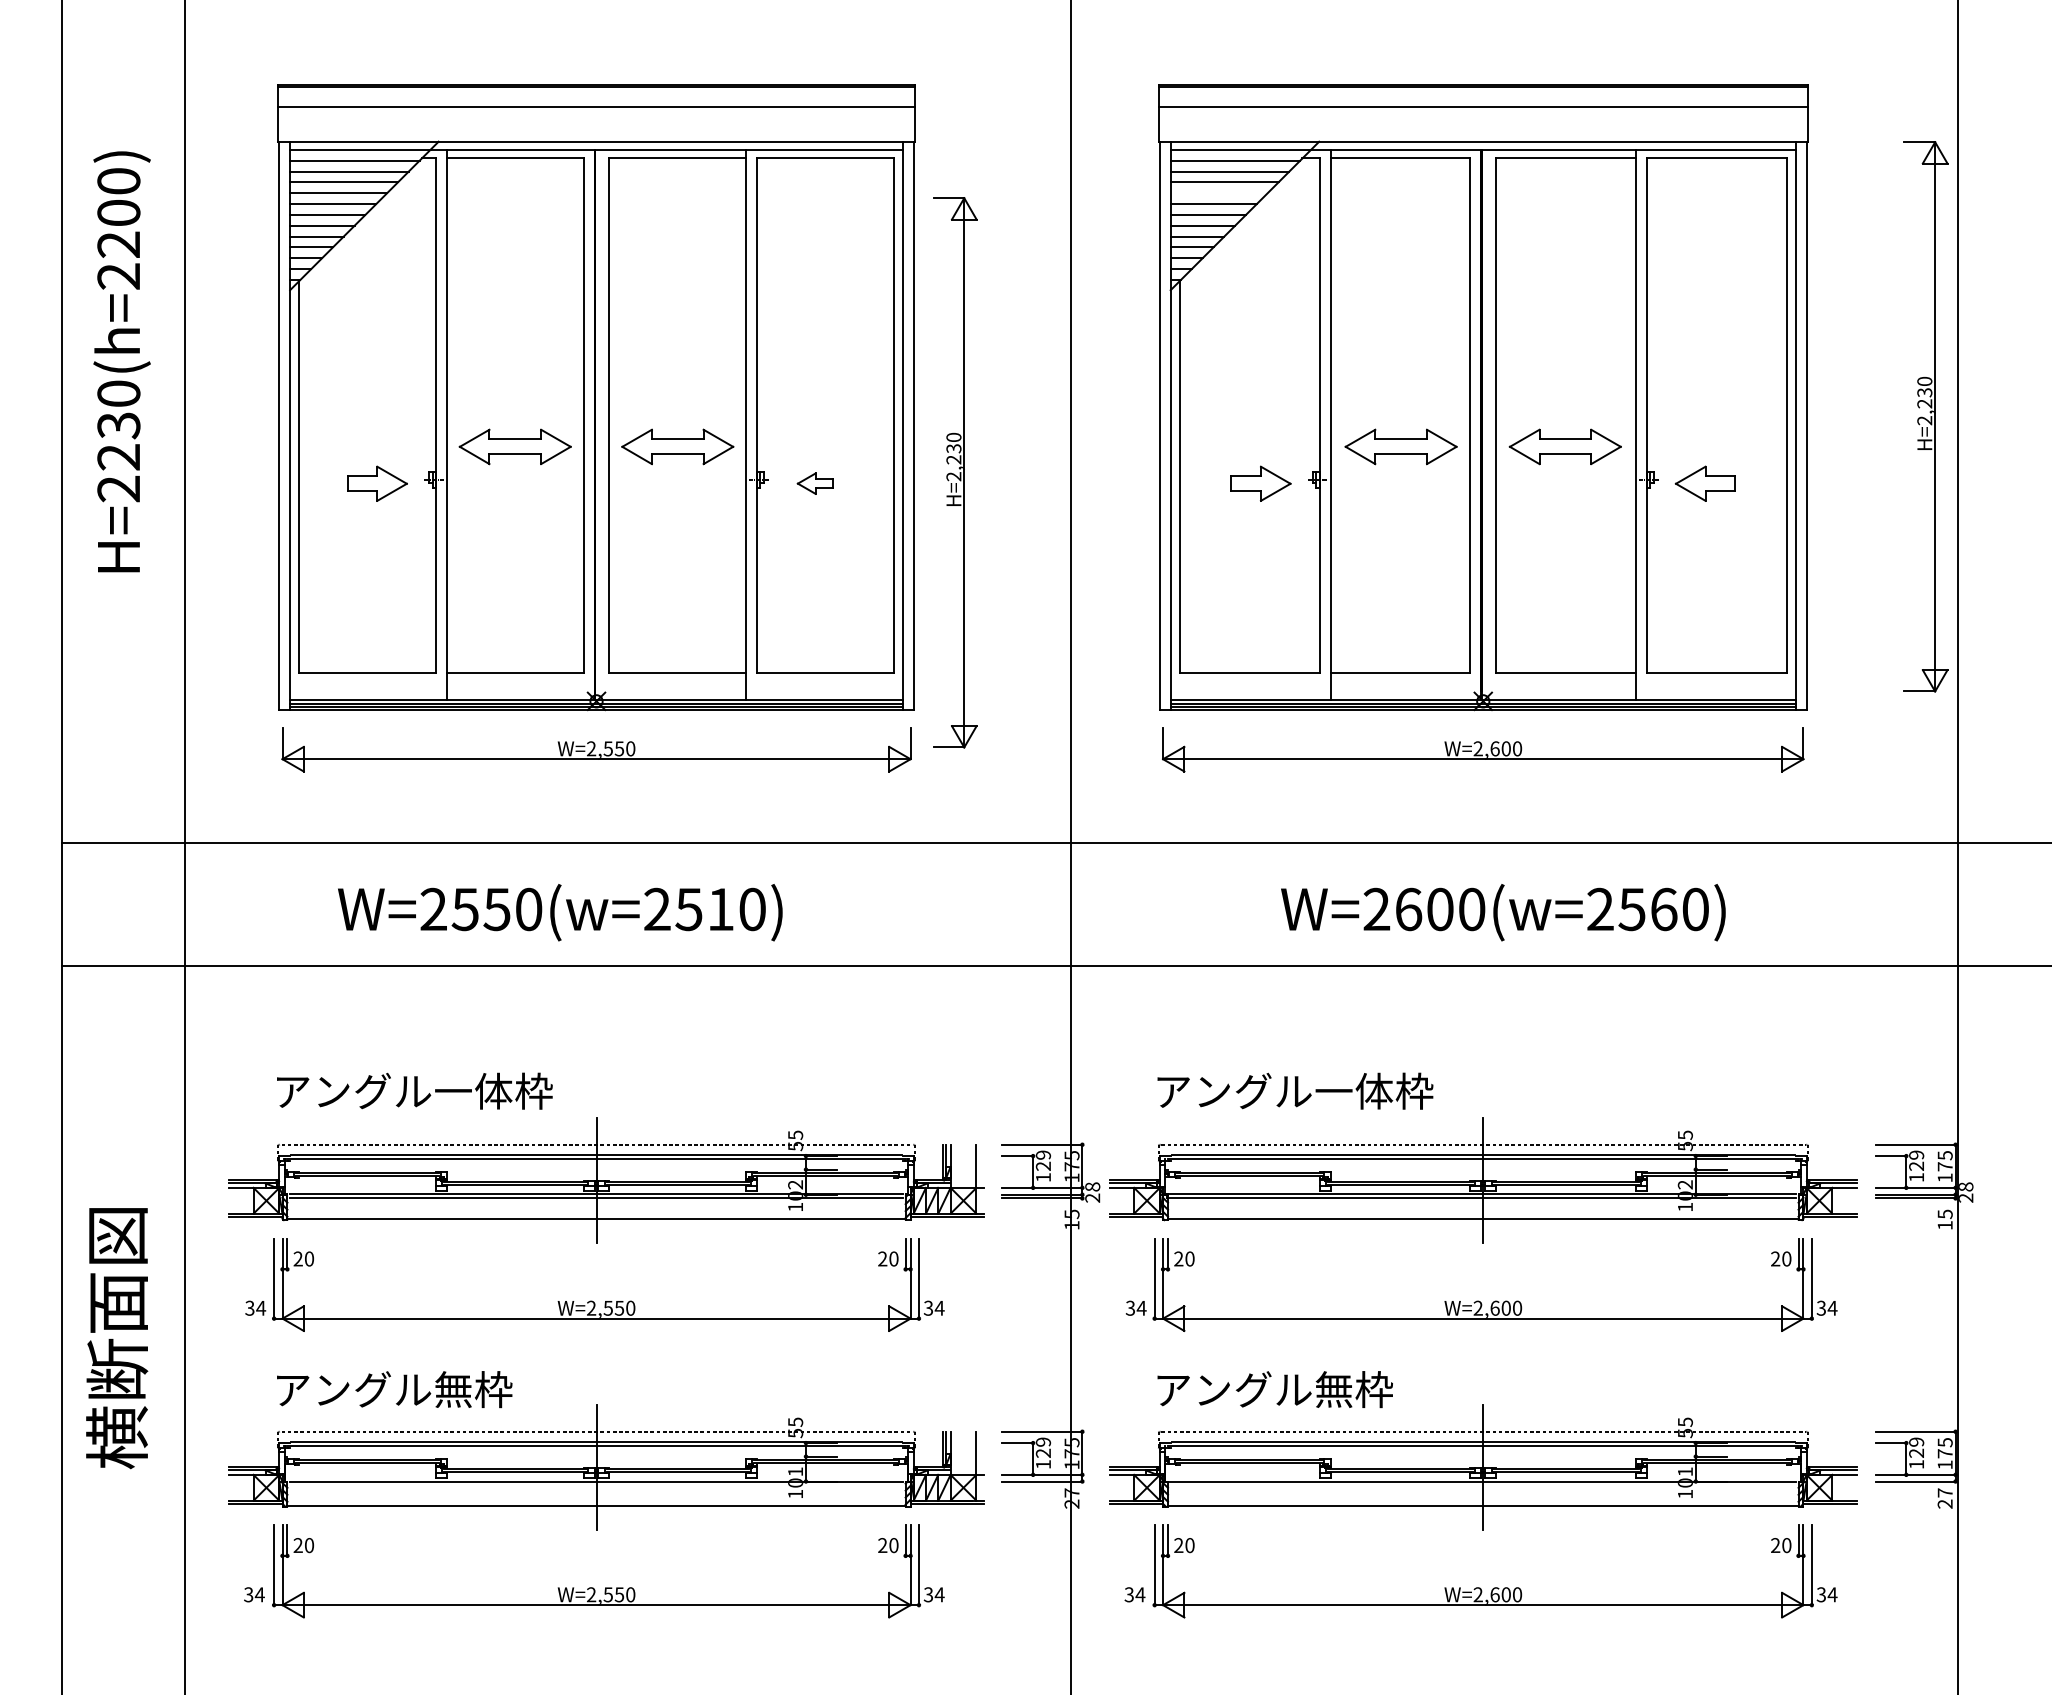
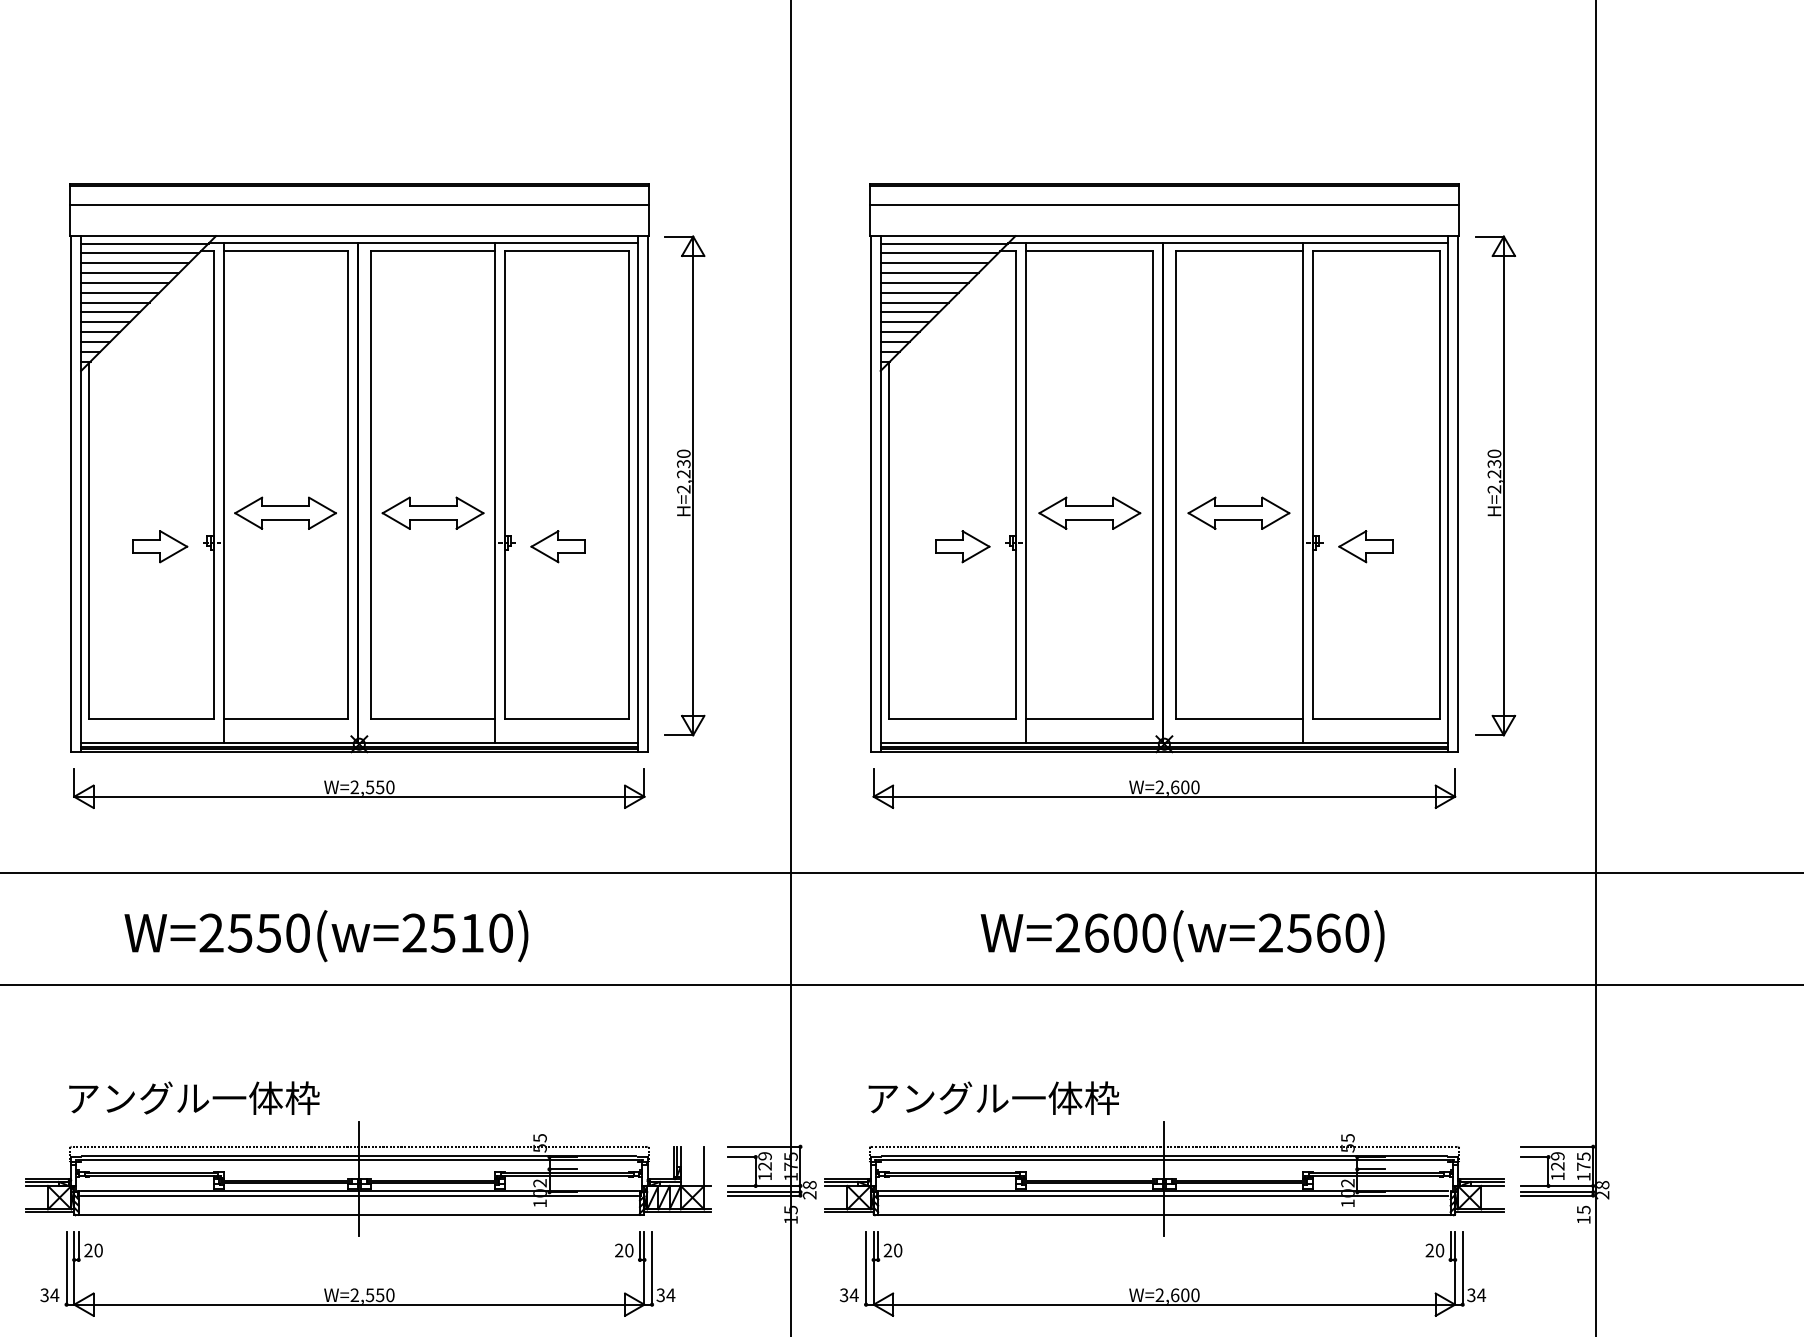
line: (1218, 193) -> (924, 283), added
part: (1925, 416) -> (1495, 485), moved
part: (955, 472) -> (685, 485), moved
part: (815, 483) -> (558, 546), size x1.67

